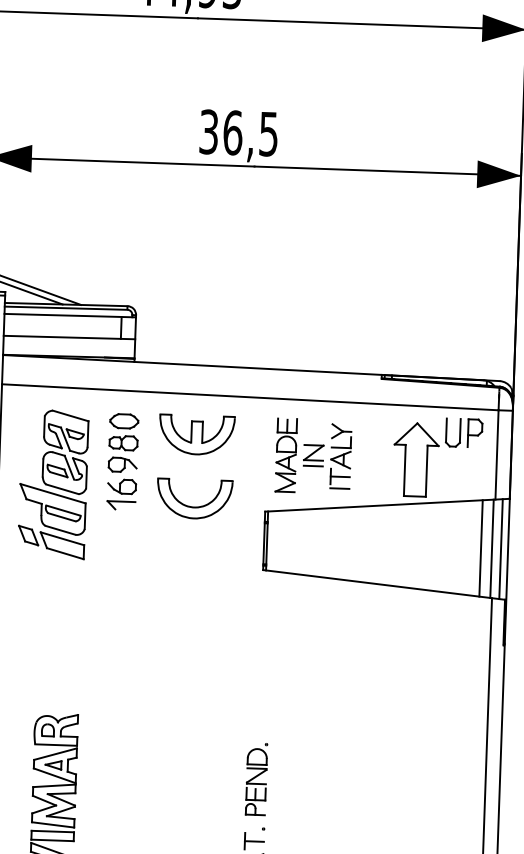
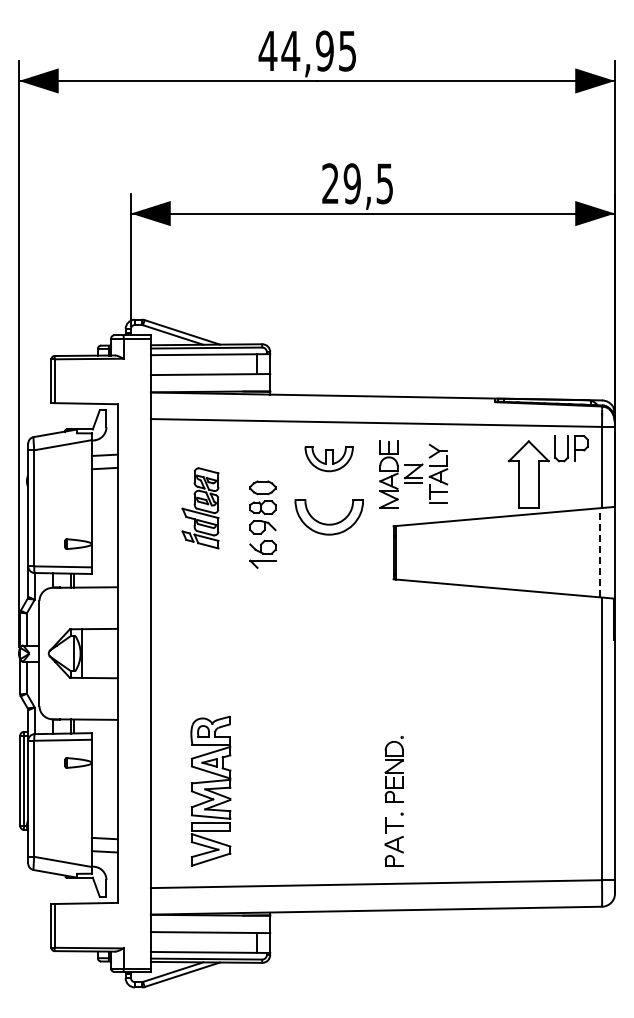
text: (221, 132) -> (341, 183), 36,5 -> 29,5
part: (196, 434) -> (328, 458), size x0.7
part: (313, 456) -> (413, 474), moved
part: (122, 461) -> (262, 524), moved
part: (53, 484) -> (200, 508), size x0.6
line: (481, 548) -> (590, 552), removed
line: (492, 548) -> (600, 552), solid -> dashed
line: (500, 548) -> (608, 552), removed

